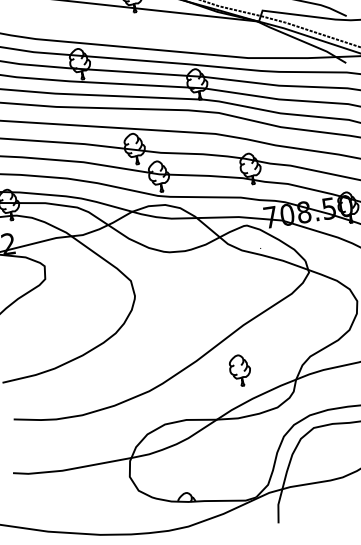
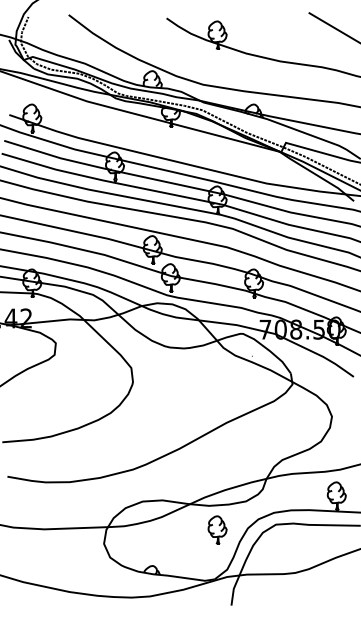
part: (240, 369) -> (217, 529), moved

